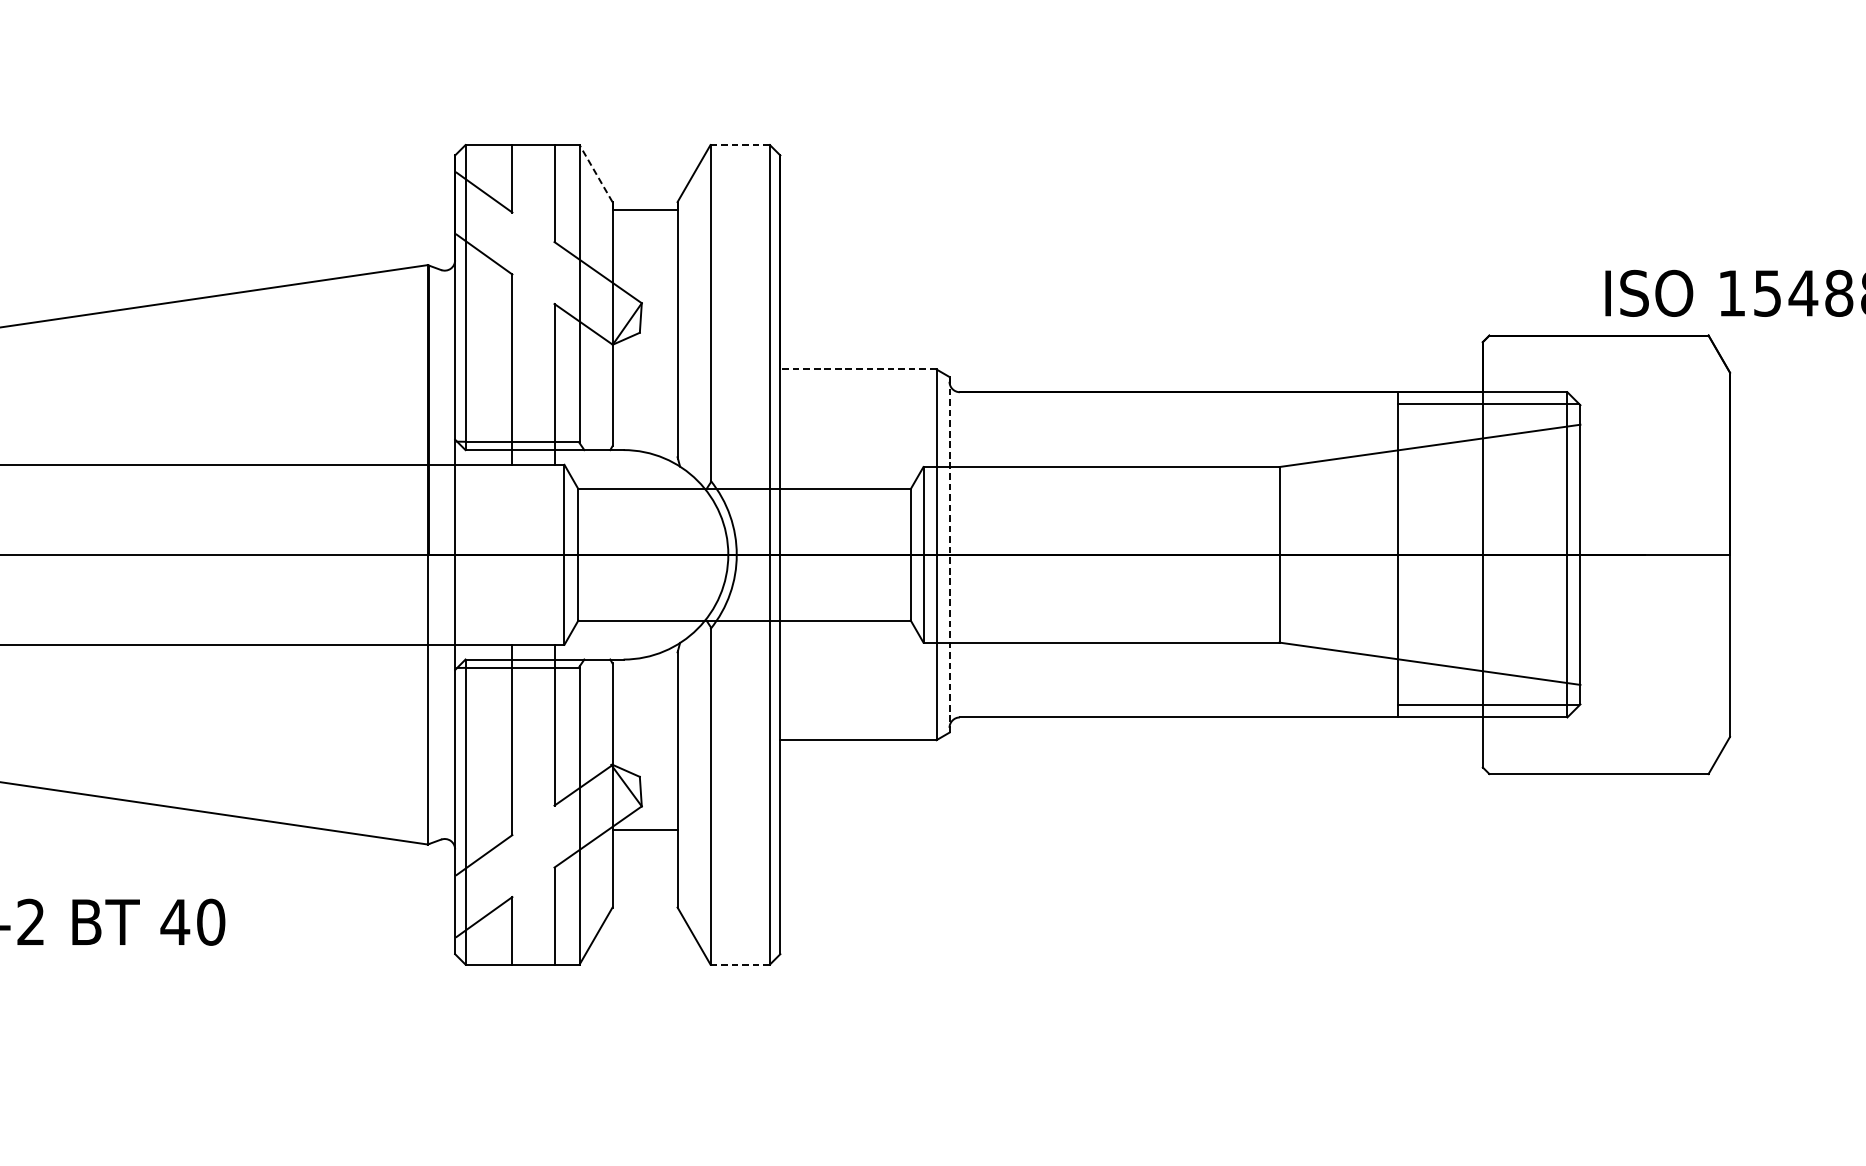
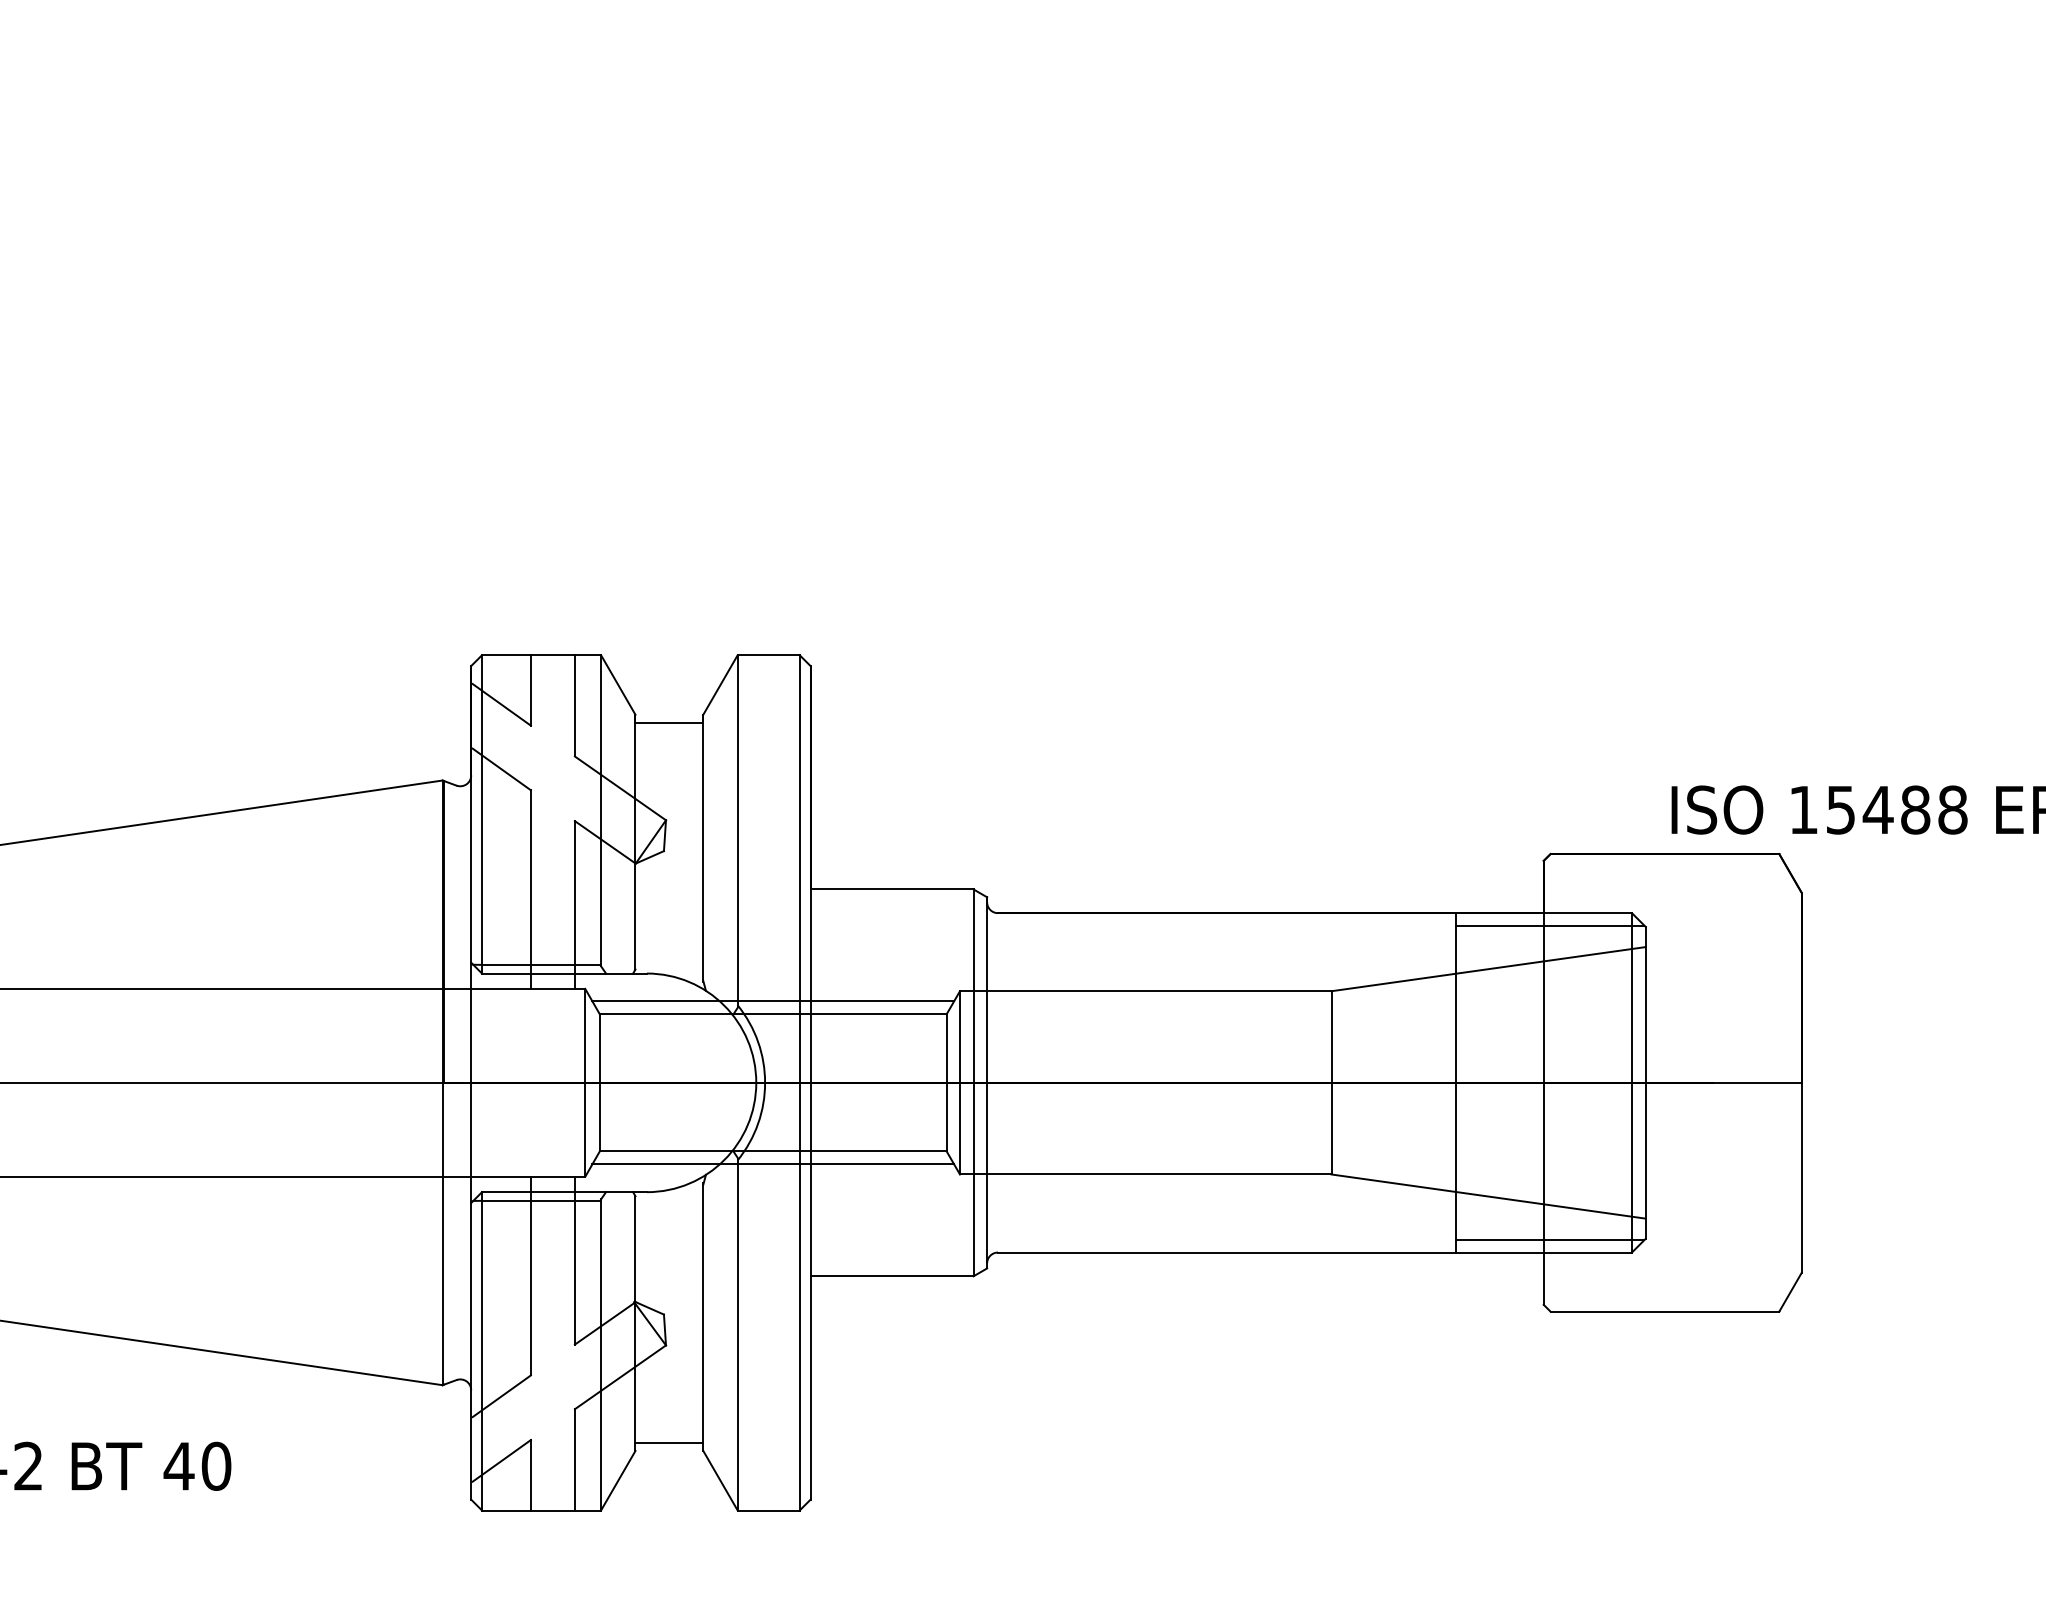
line: (740, 145) -> (769, 655), dashed -> solid
line: (596, 173) -> (618, 684), dashed -> solid
line: (857, 369) -> (891, 889), dashed -> solid
line: (744, 476) -> (773, 1001), added
line: (949, 554) -> (987, 1082), dashed -> solid
line: (744, 633) -> (773, 1164), added
line: (645, 829) -> (669, 1442), moved
line: (740, 964) -> (769, 1510), dashed -> solid

